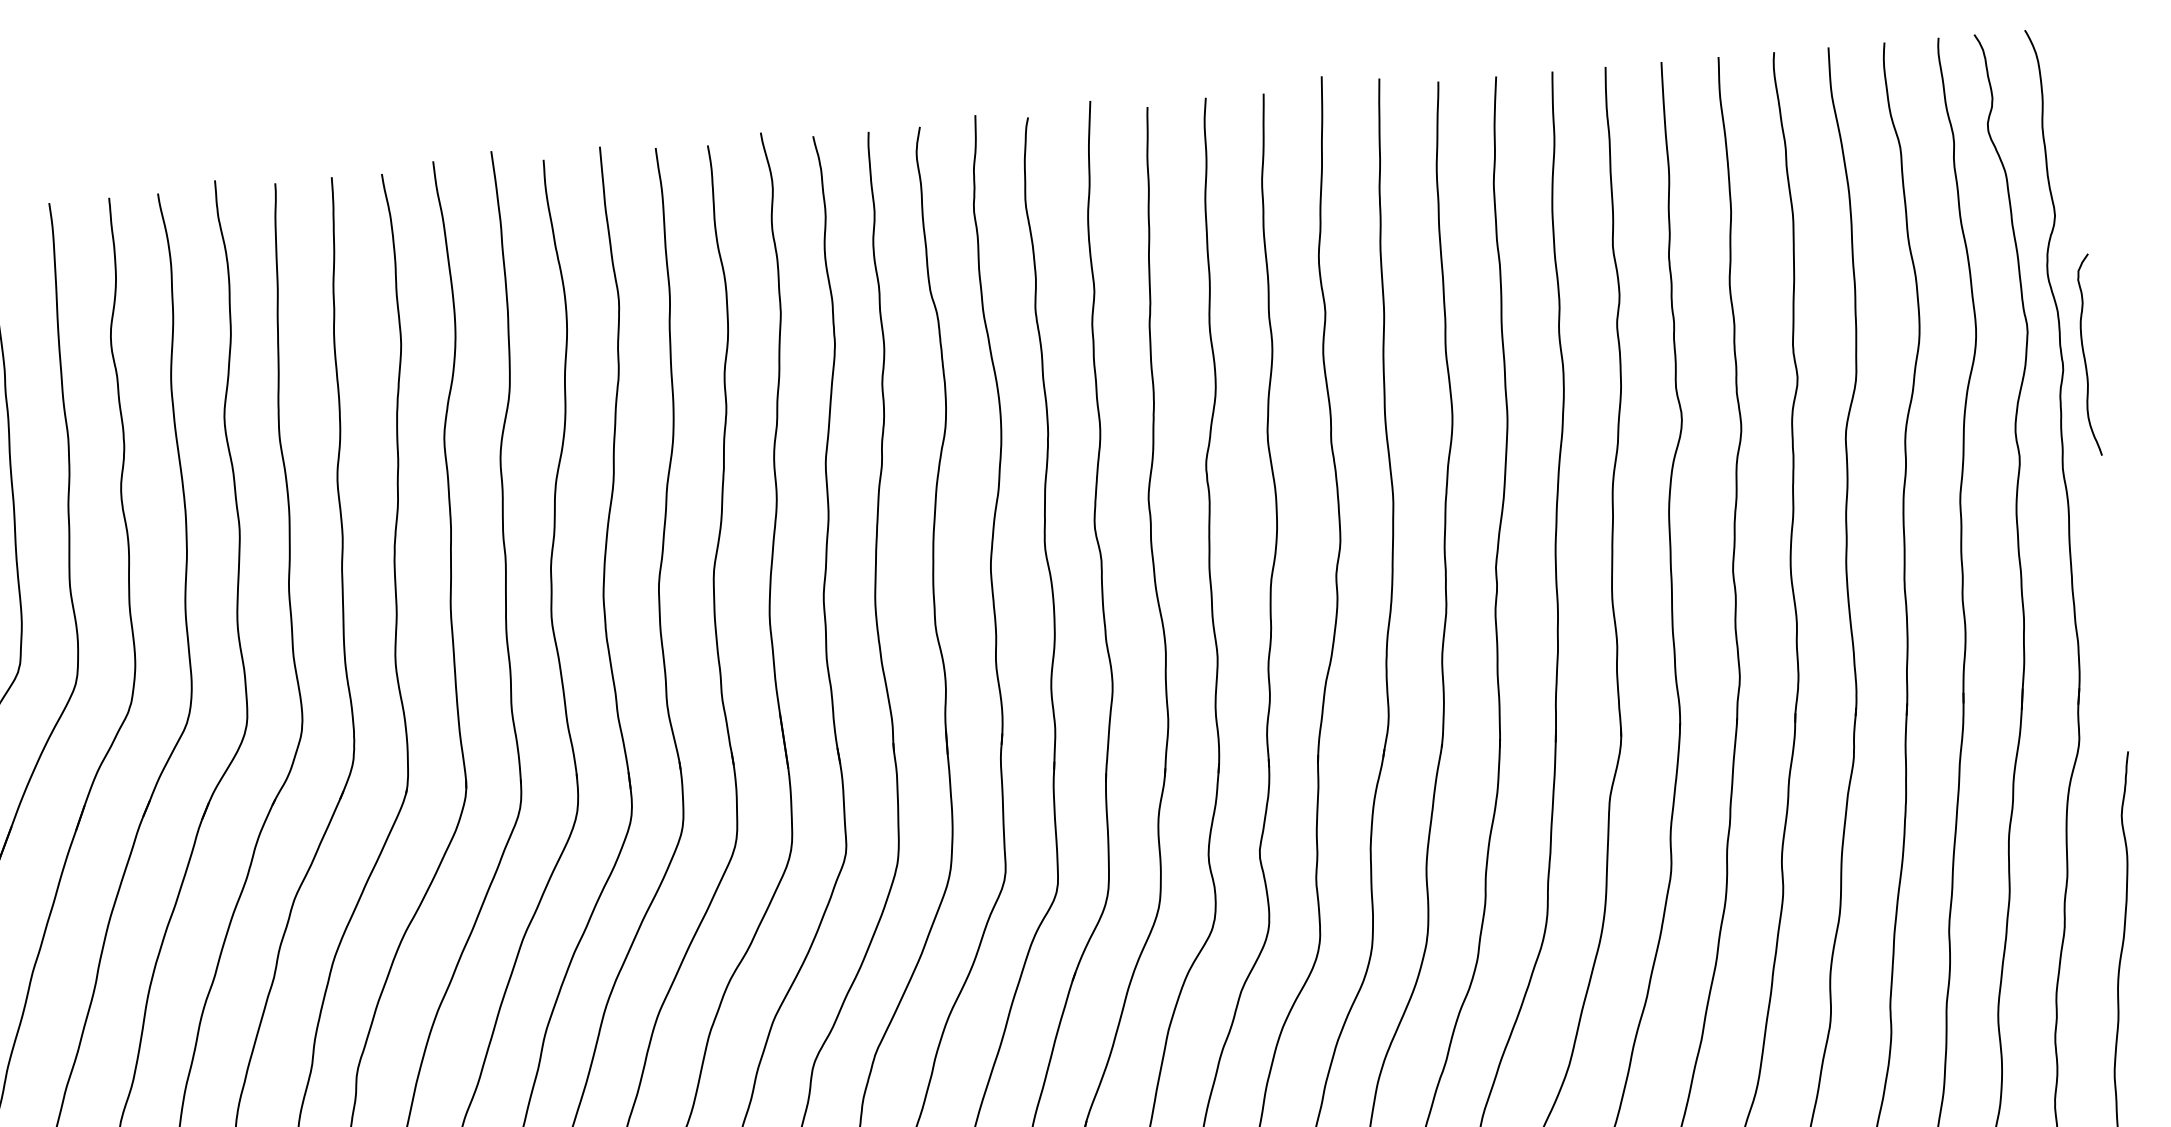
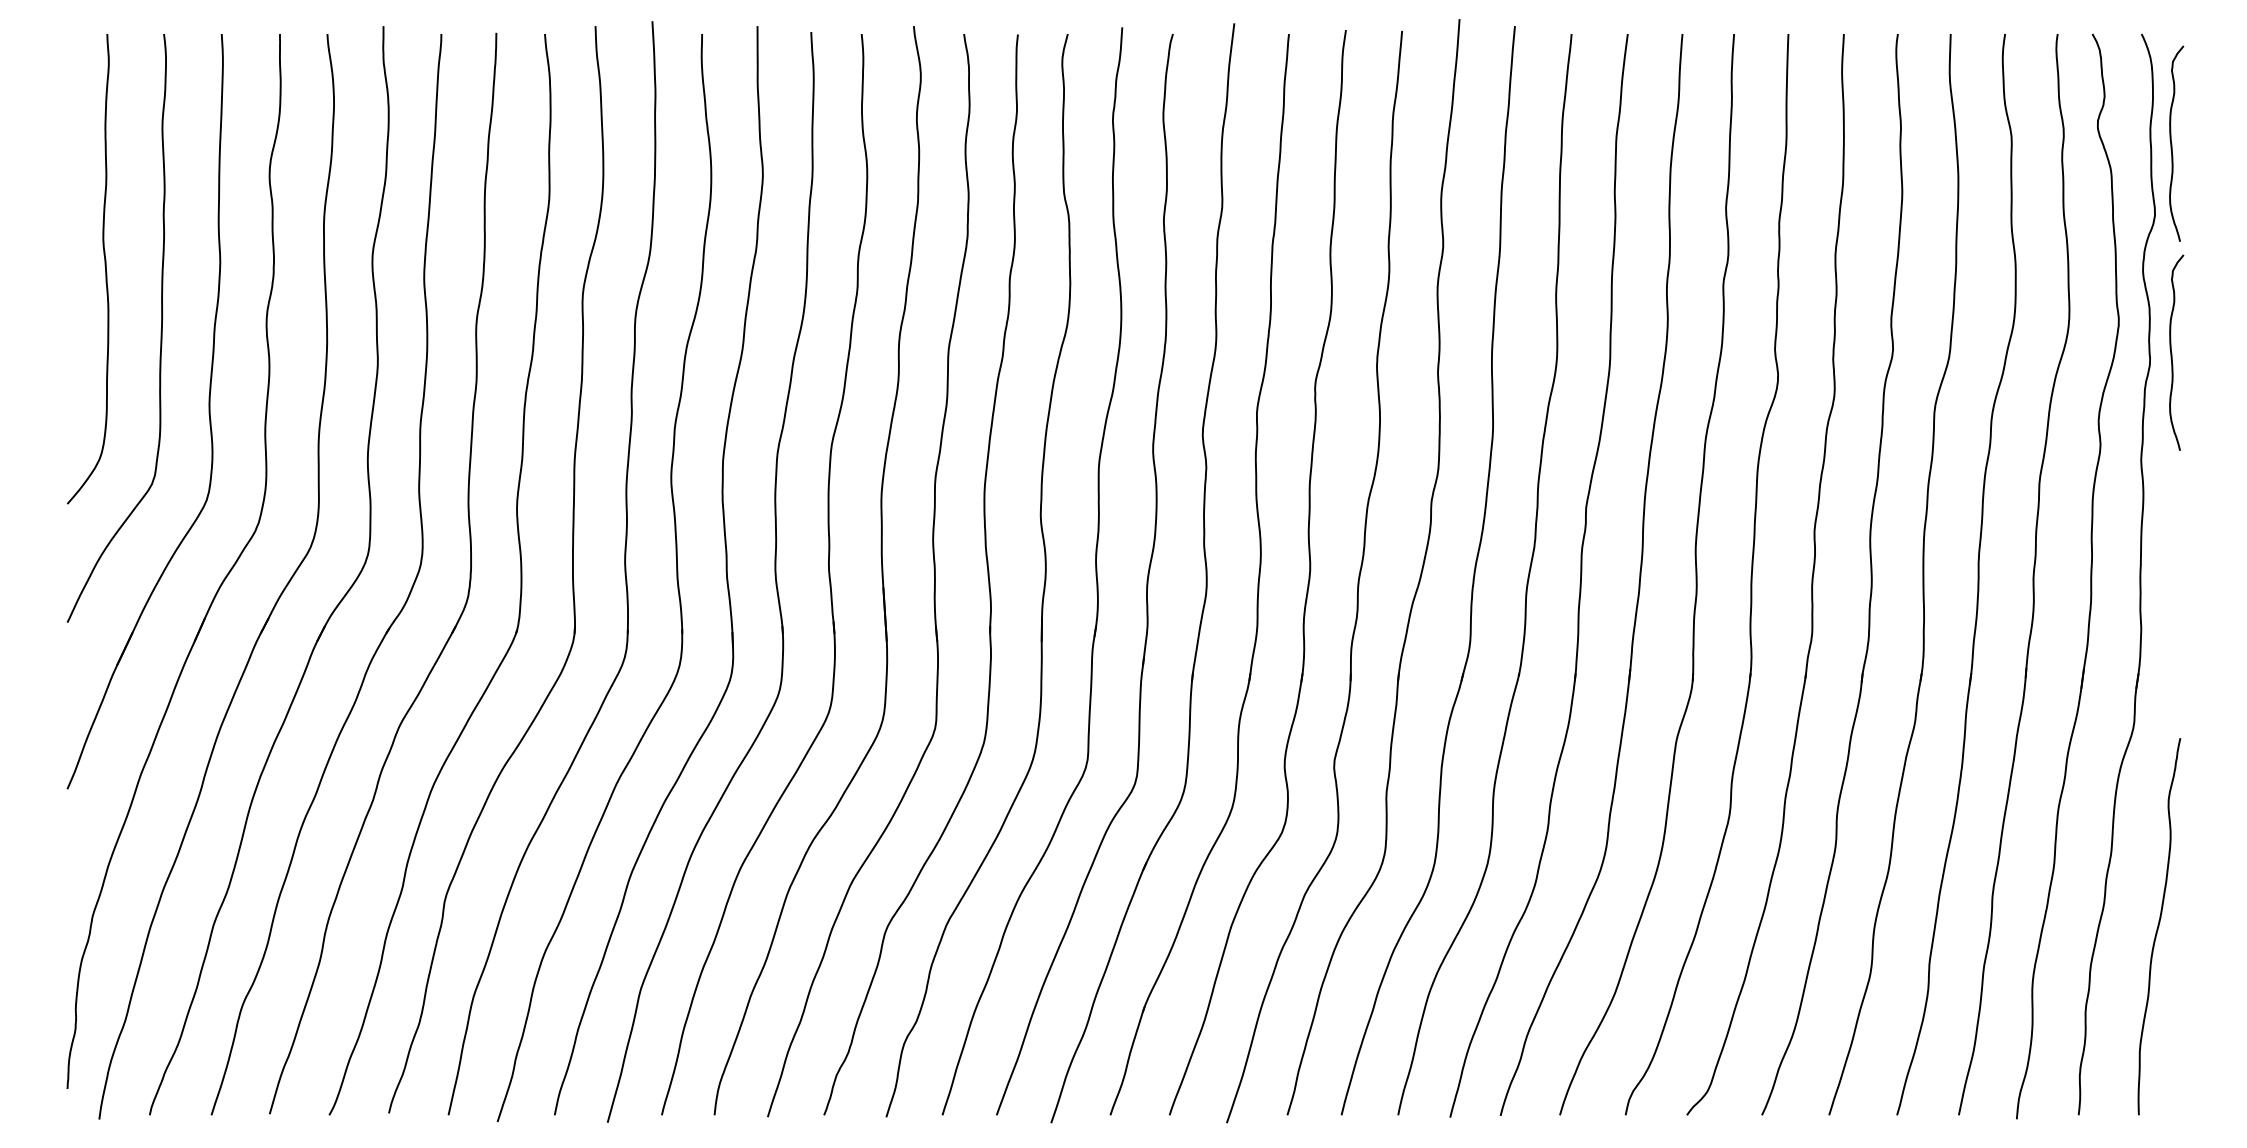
curve: (2066, 140) -> (2172, 143), added

